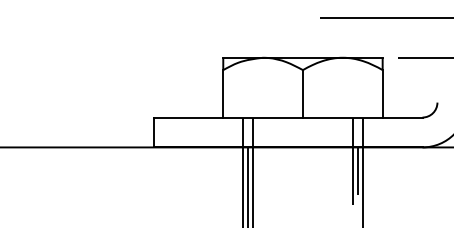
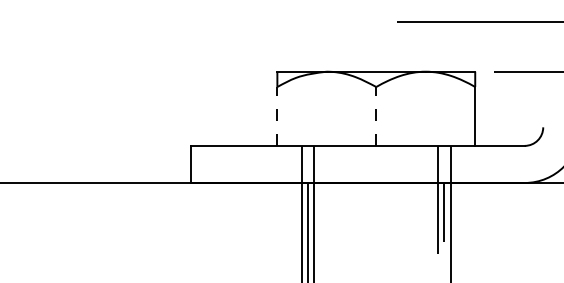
line: (223, 93) -> (277, 116), solid -> dashed
line: (302, 93) -> (375, 116), solid -> dashed

